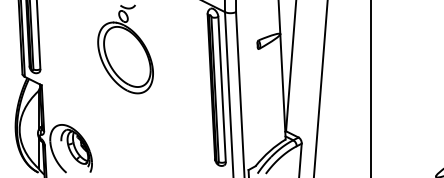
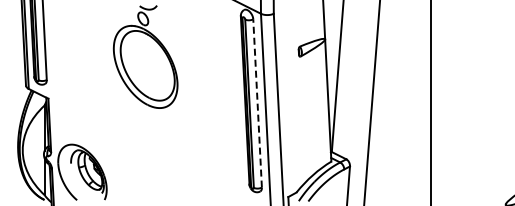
line: (222, 88) -> (257, 102), solid -> dashed

